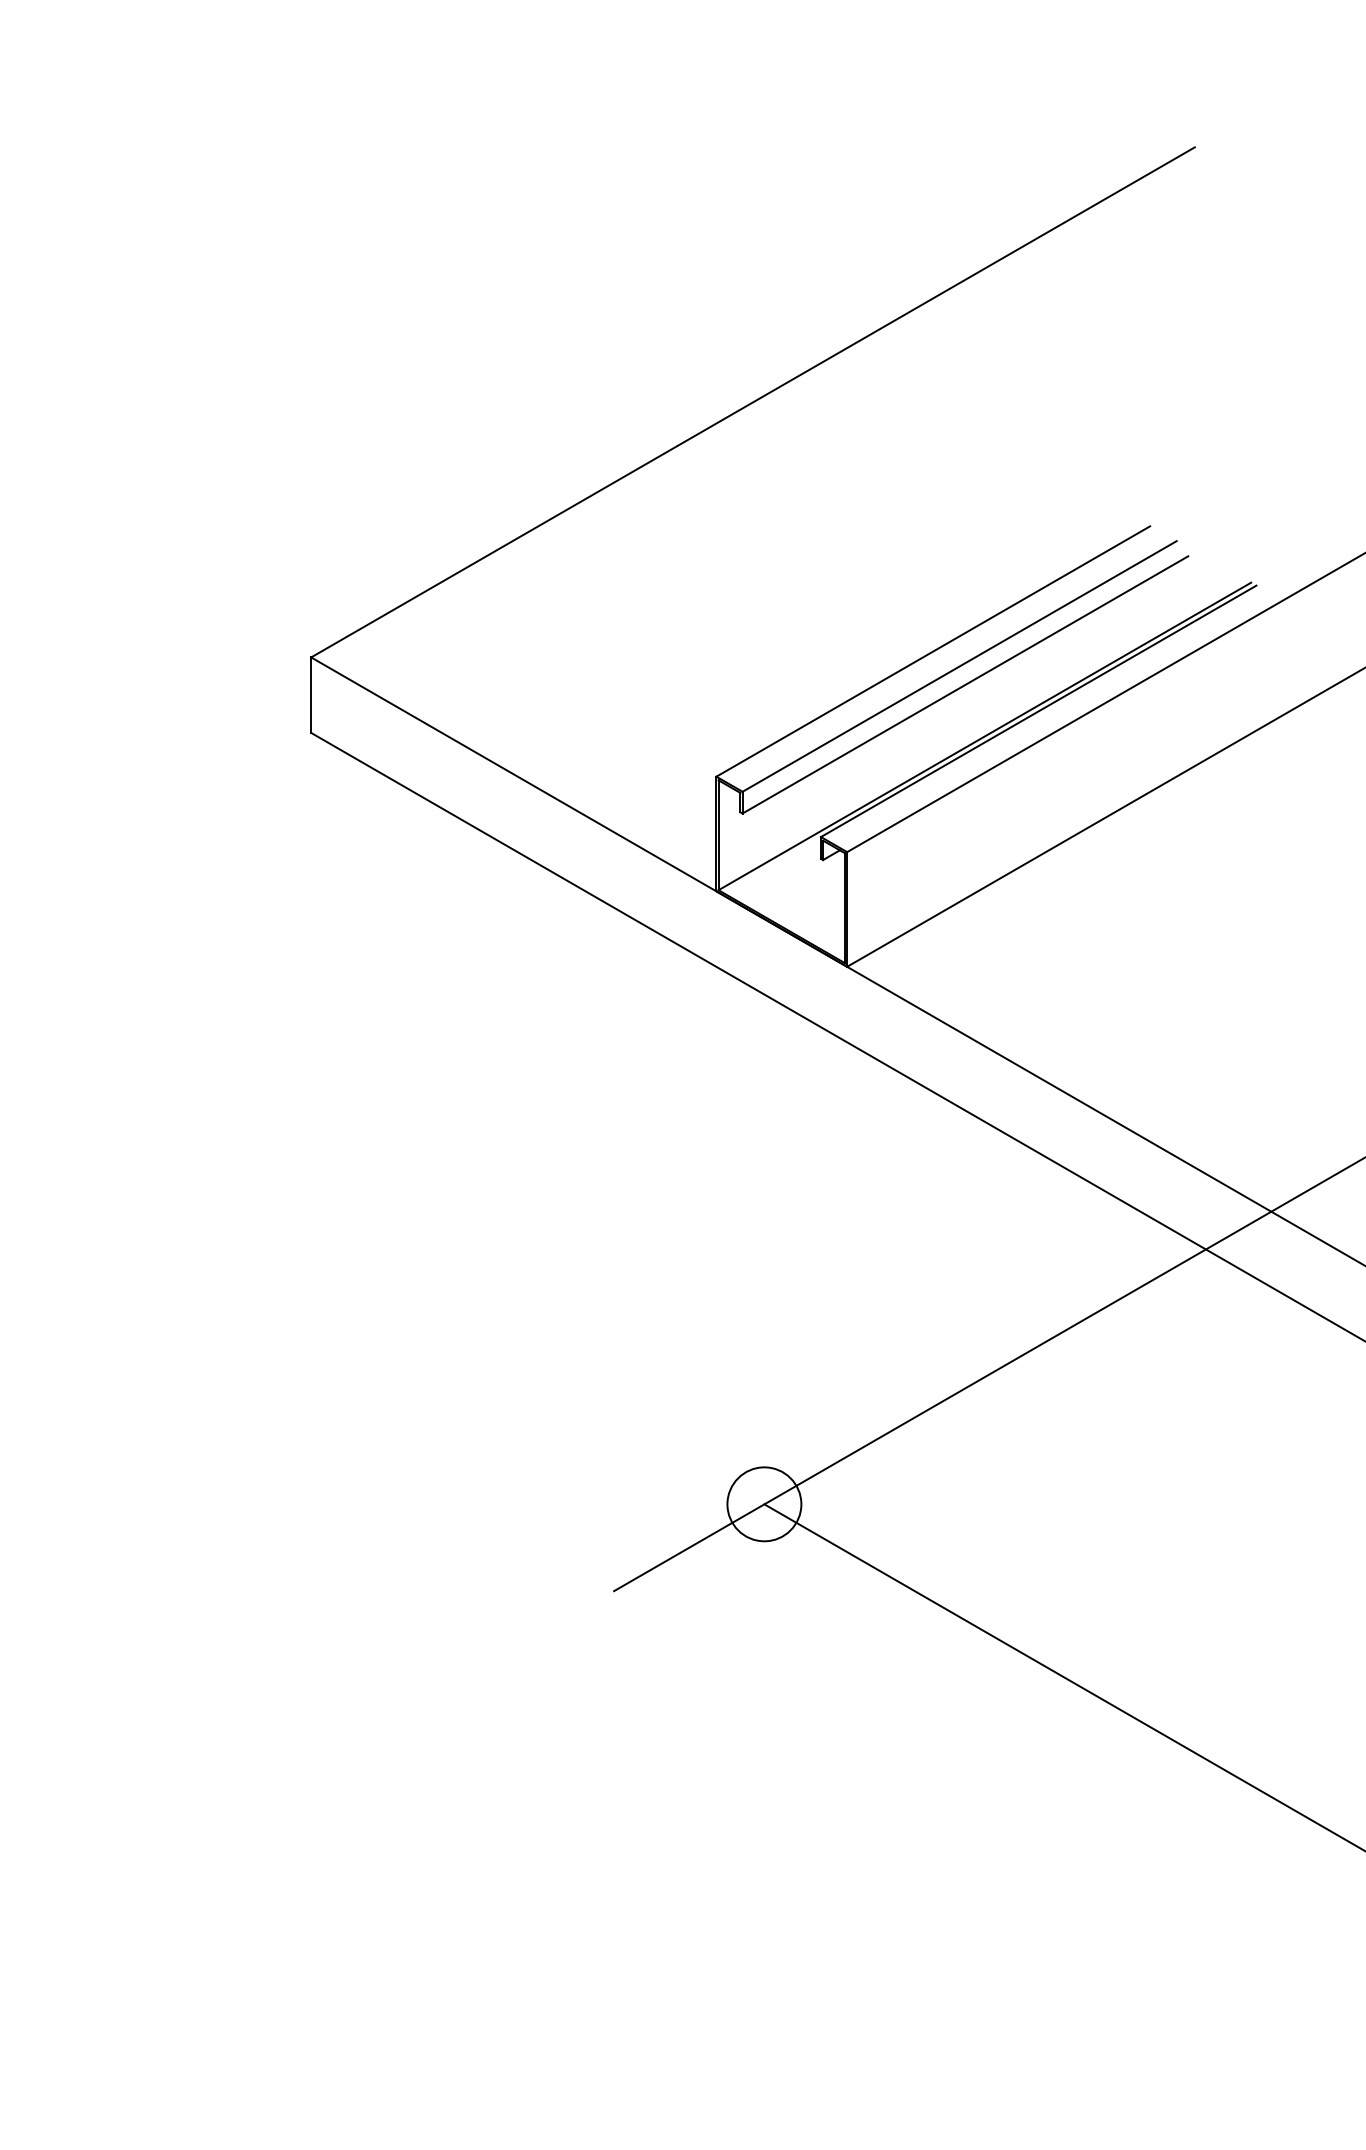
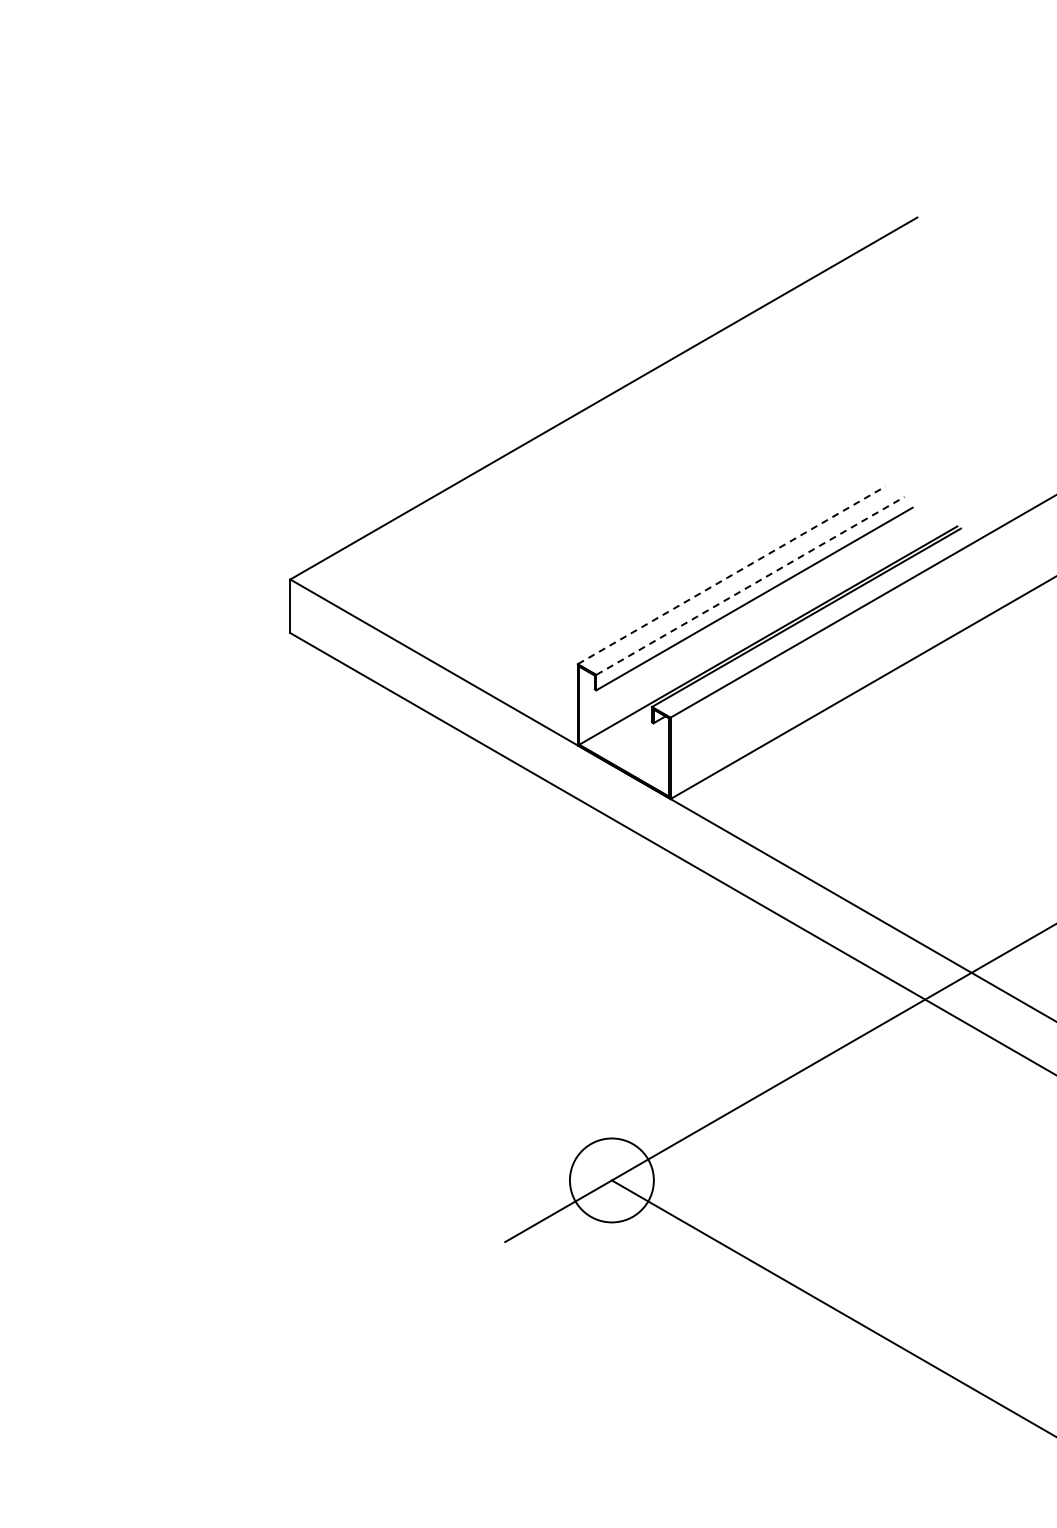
line: (932, 651) -> (731, 575), solid -> dashed
line: (959, 665) -> (750, 585), solid -> dashed
circle: (763, 1504) -> (611, 1180), size x1.6

